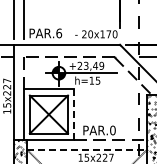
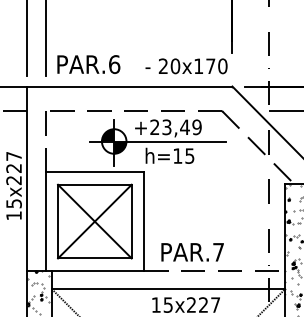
line: (74, 114) -> (144, 221), dashed -> solid
text: (112, 130) -> (217, 252), PAR.0 -> PAR.7
line: (87, 149) -> (169, 289), dashed -> solid

